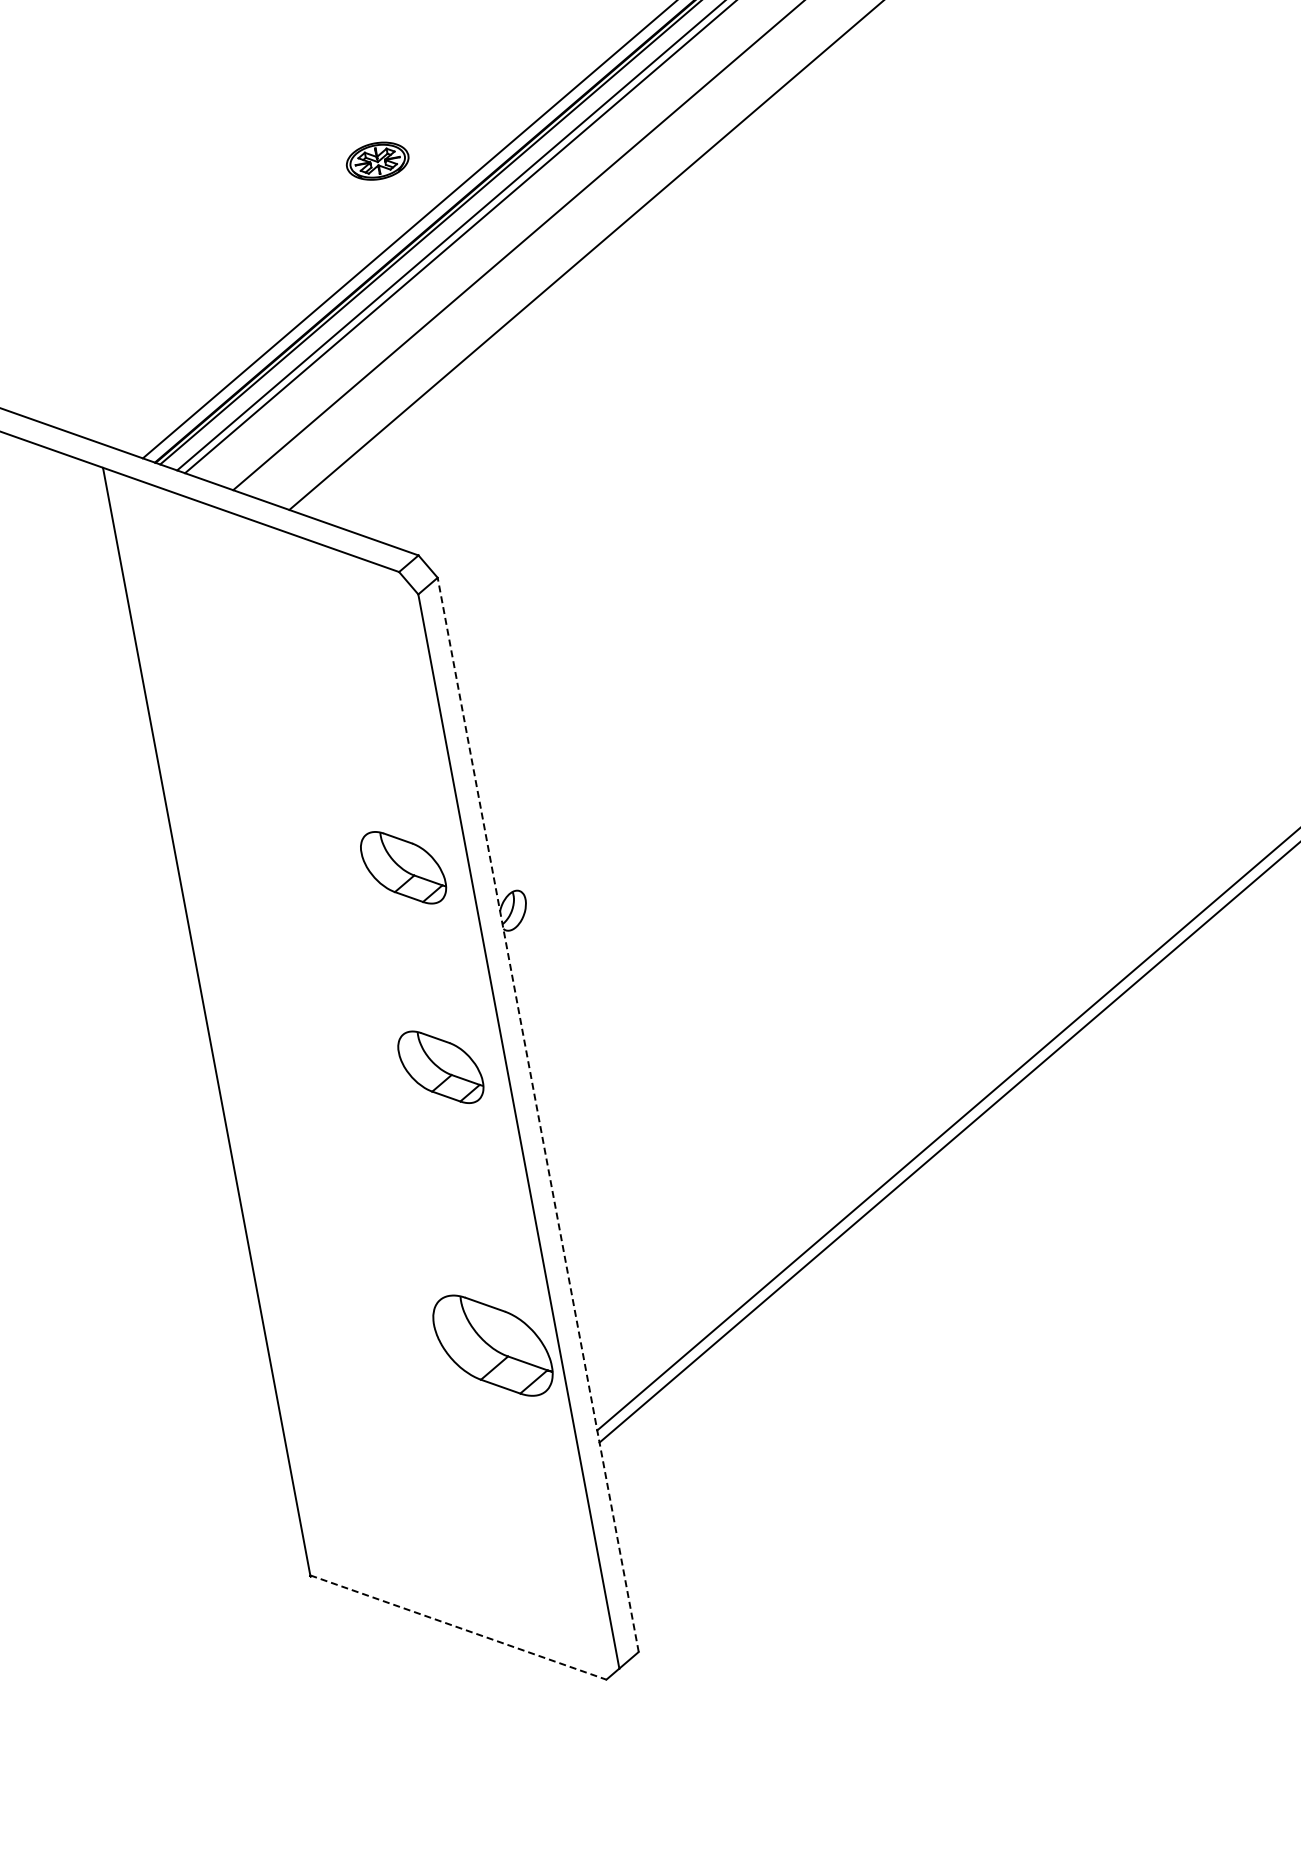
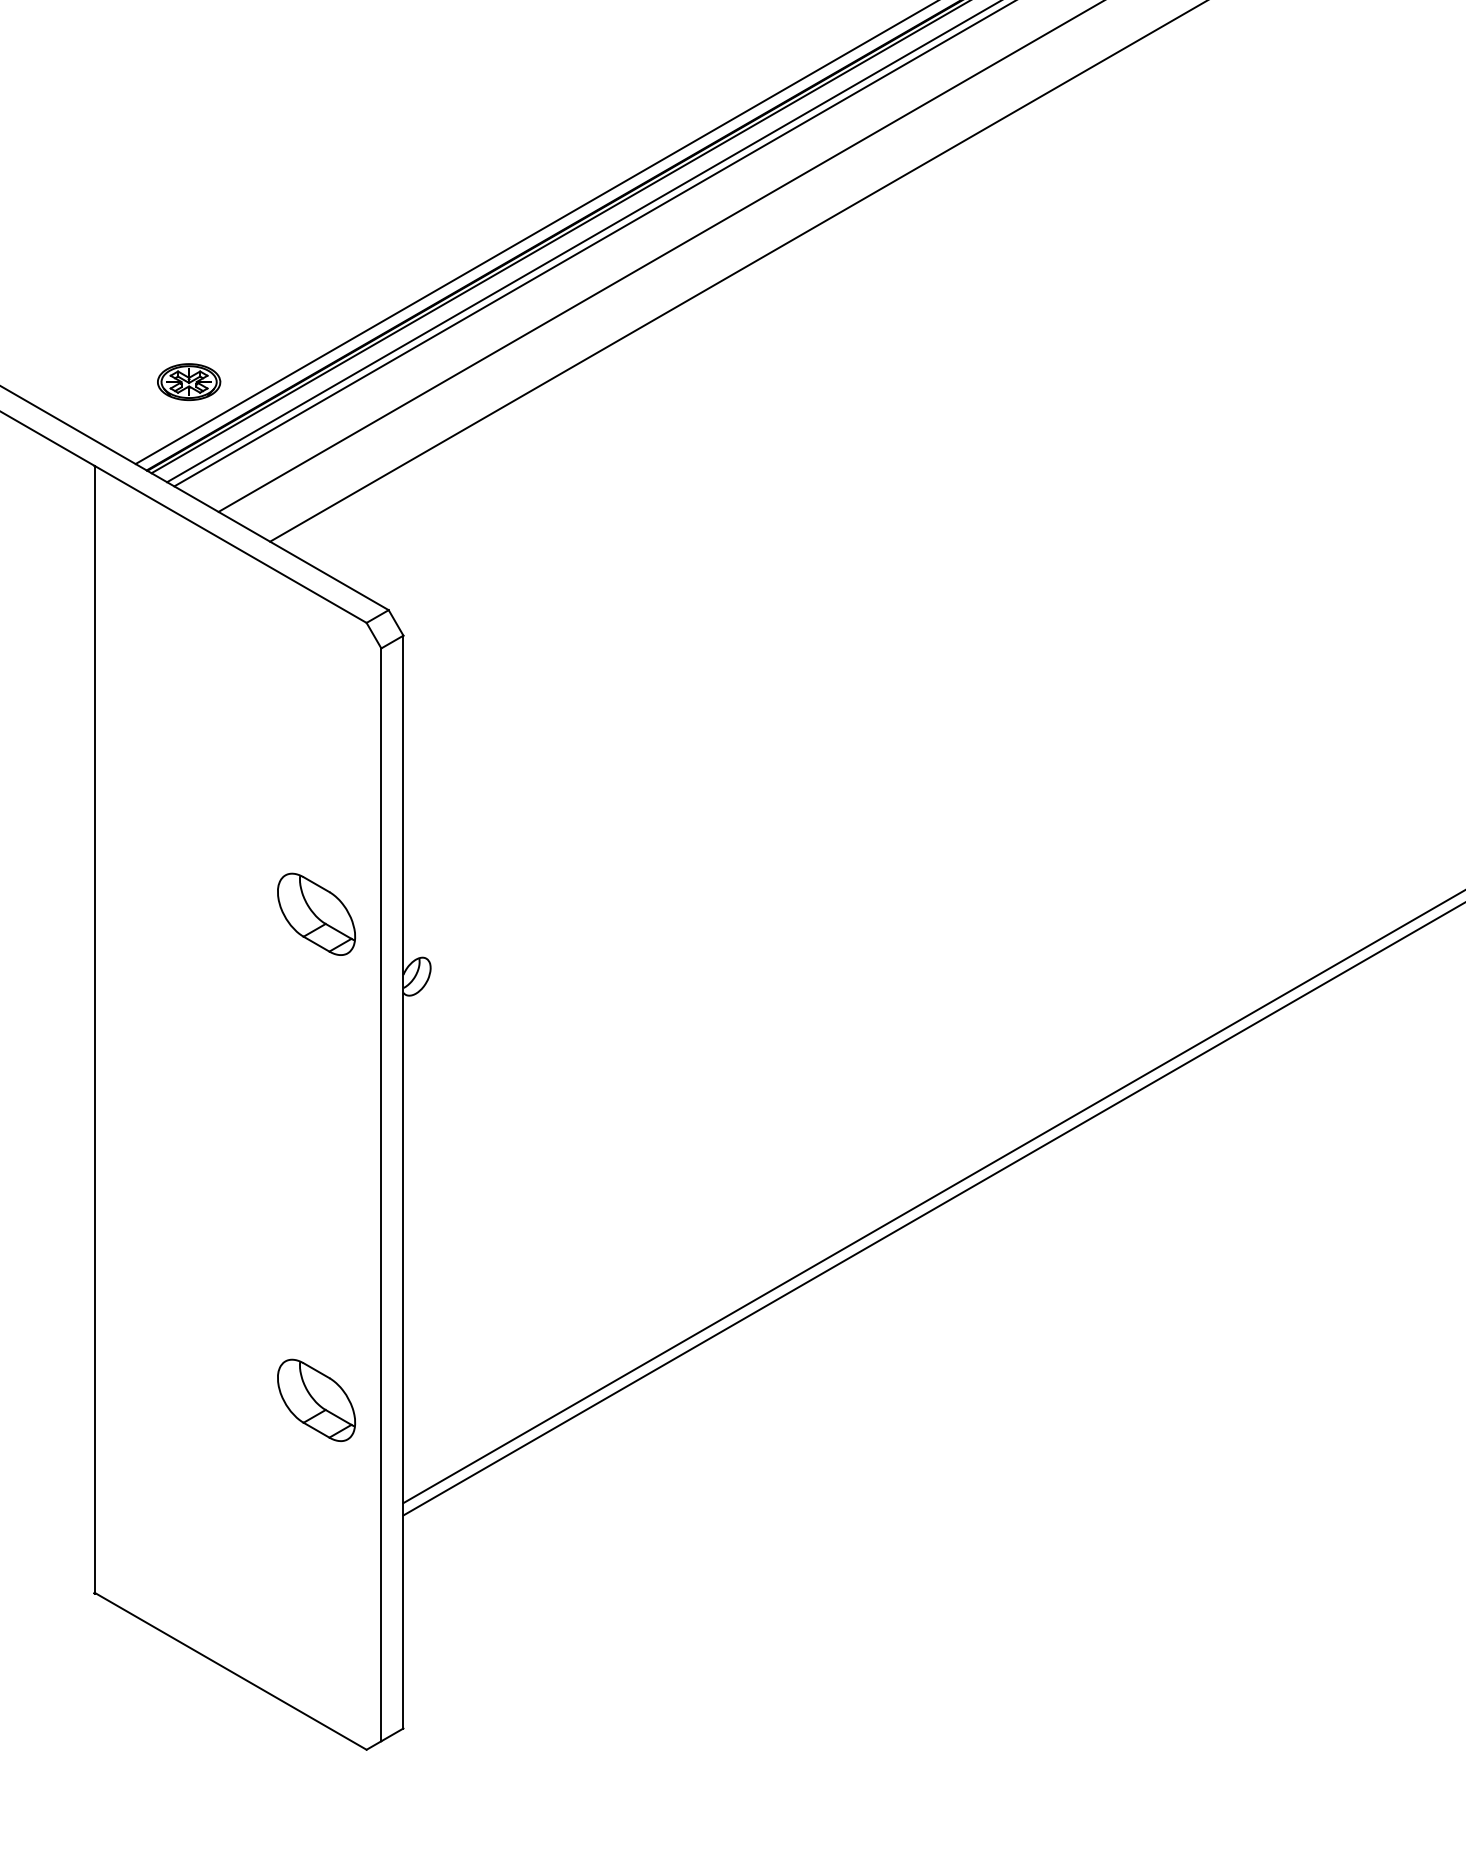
part: (377, 160) -> (189, 381), moved
part: (440, 1066) -> (316, 1116), removed
line: (538, 1114) -> (403, 1181), dashed -> solid
part: (492, 1344) -> (316, 1399), size x0.71
line: (458, 1627) -> (230, 1671), dashed -> solid

